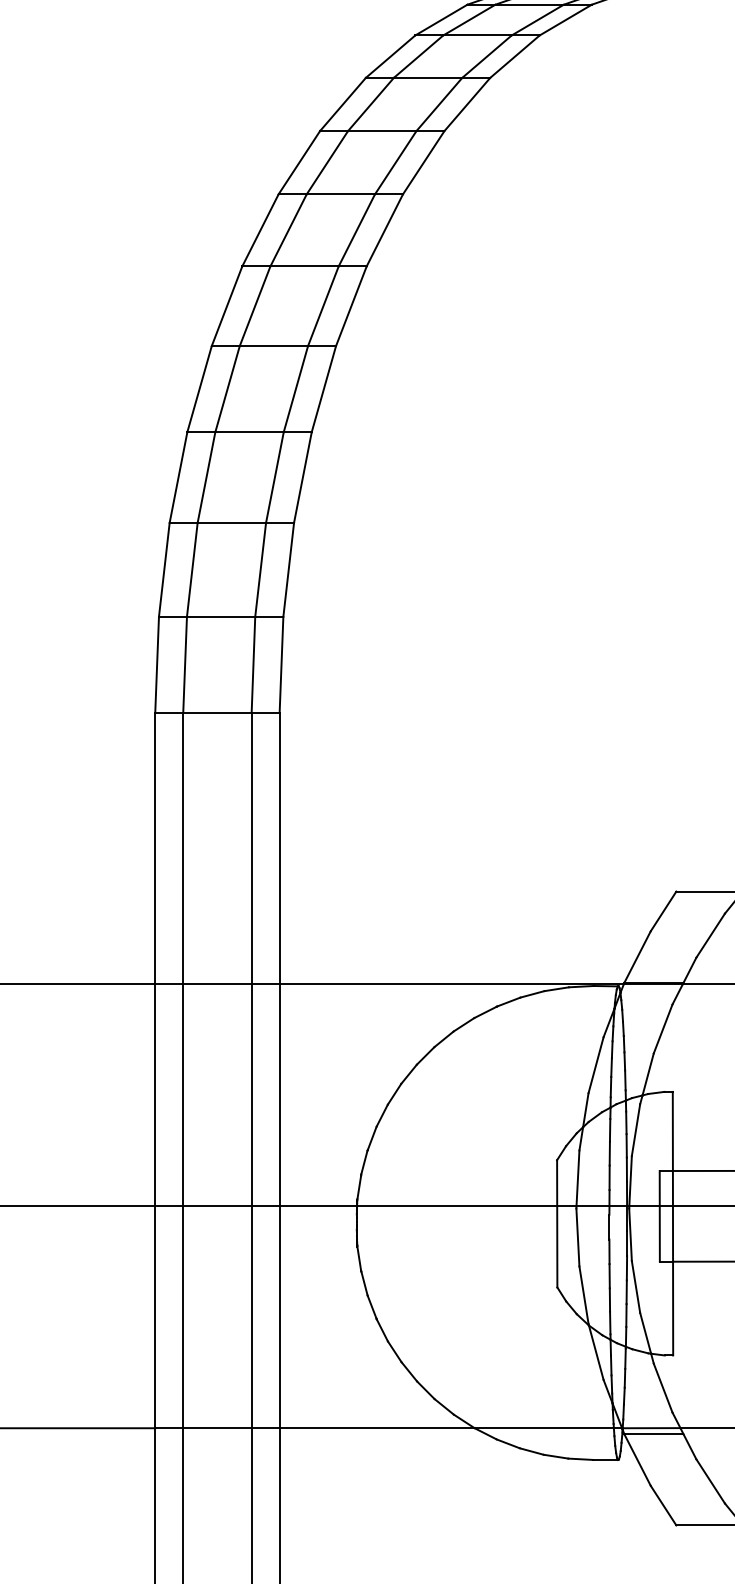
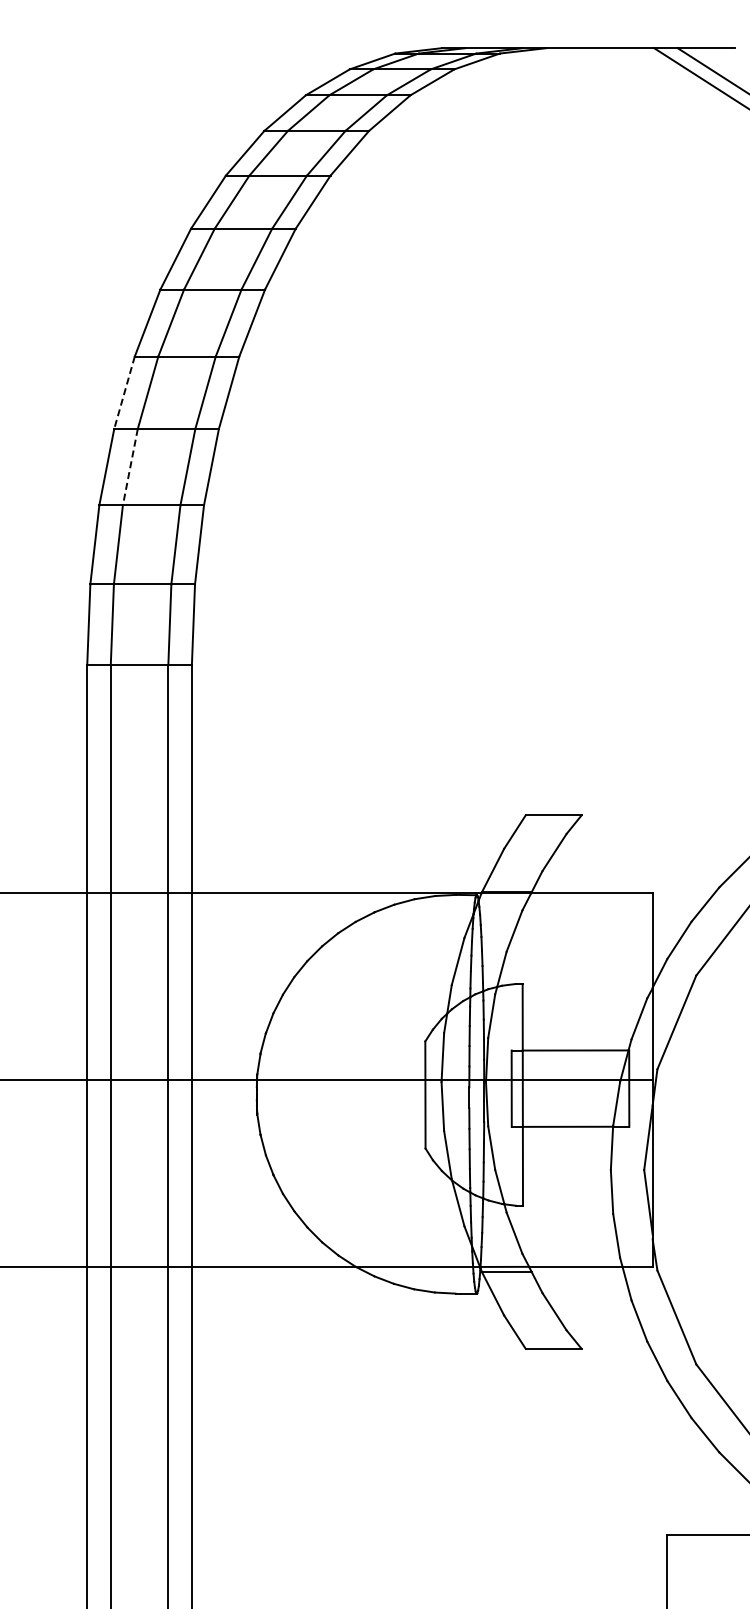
line: (199, 388) -> (124, 392), solid -> dashed
line: (206, 477) -> (130, 467), solid -> dashed

